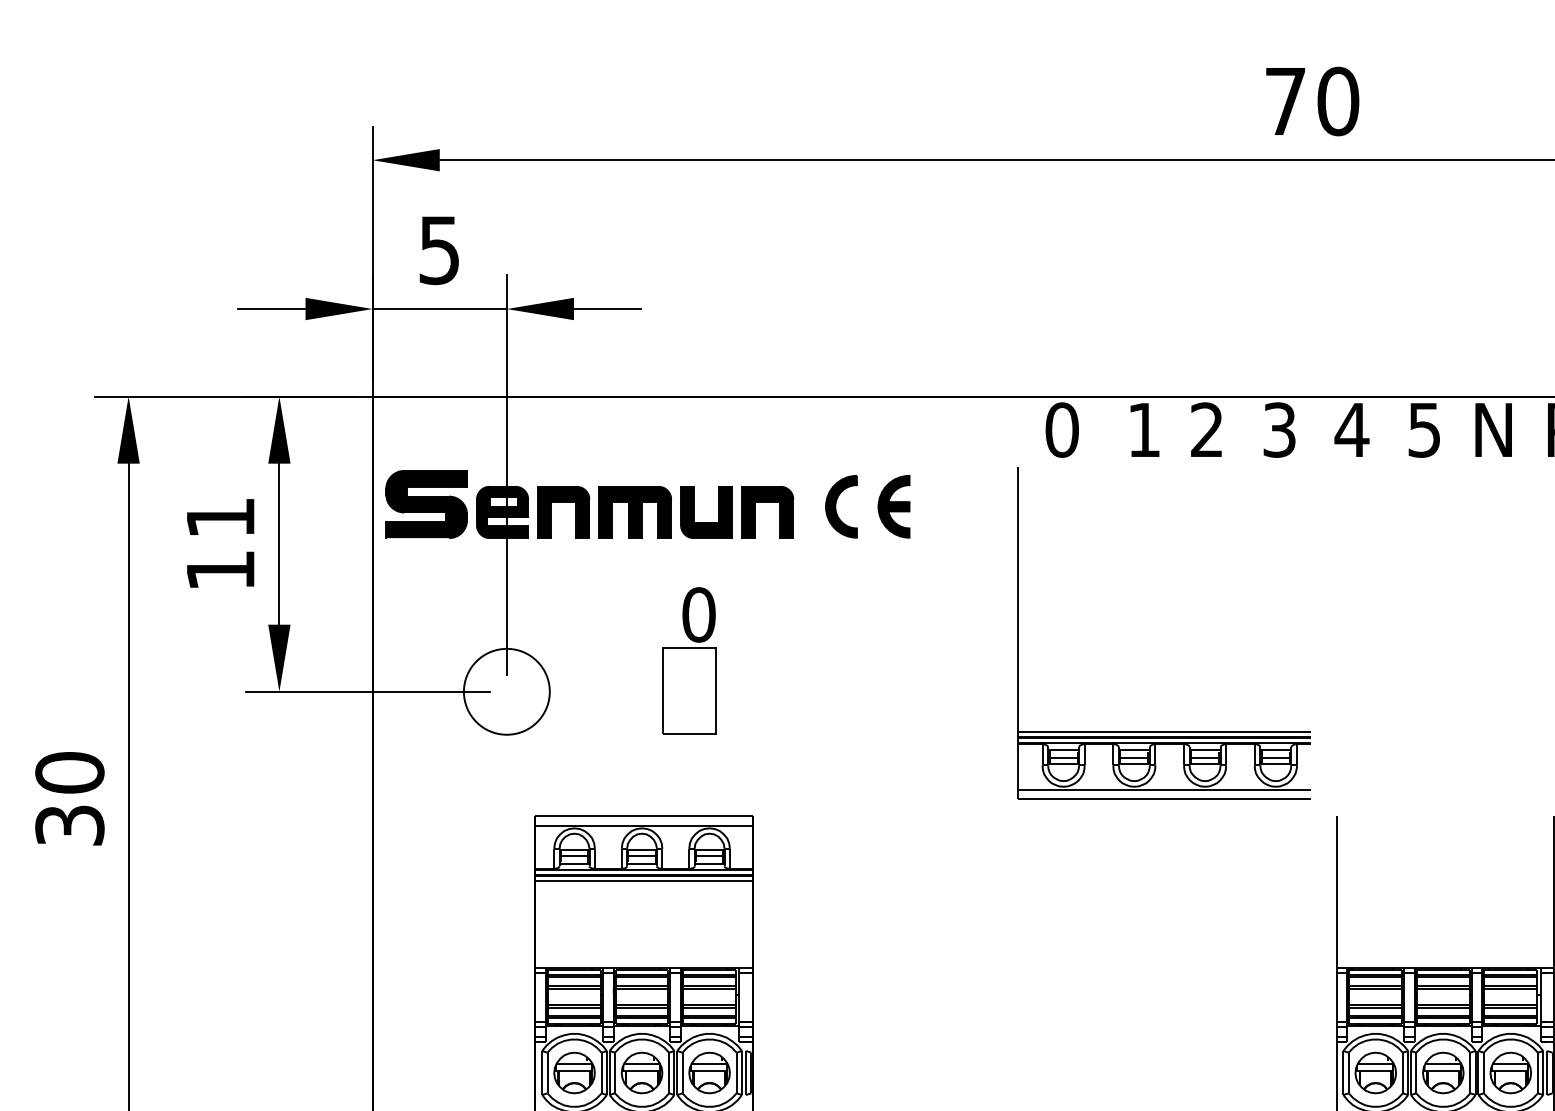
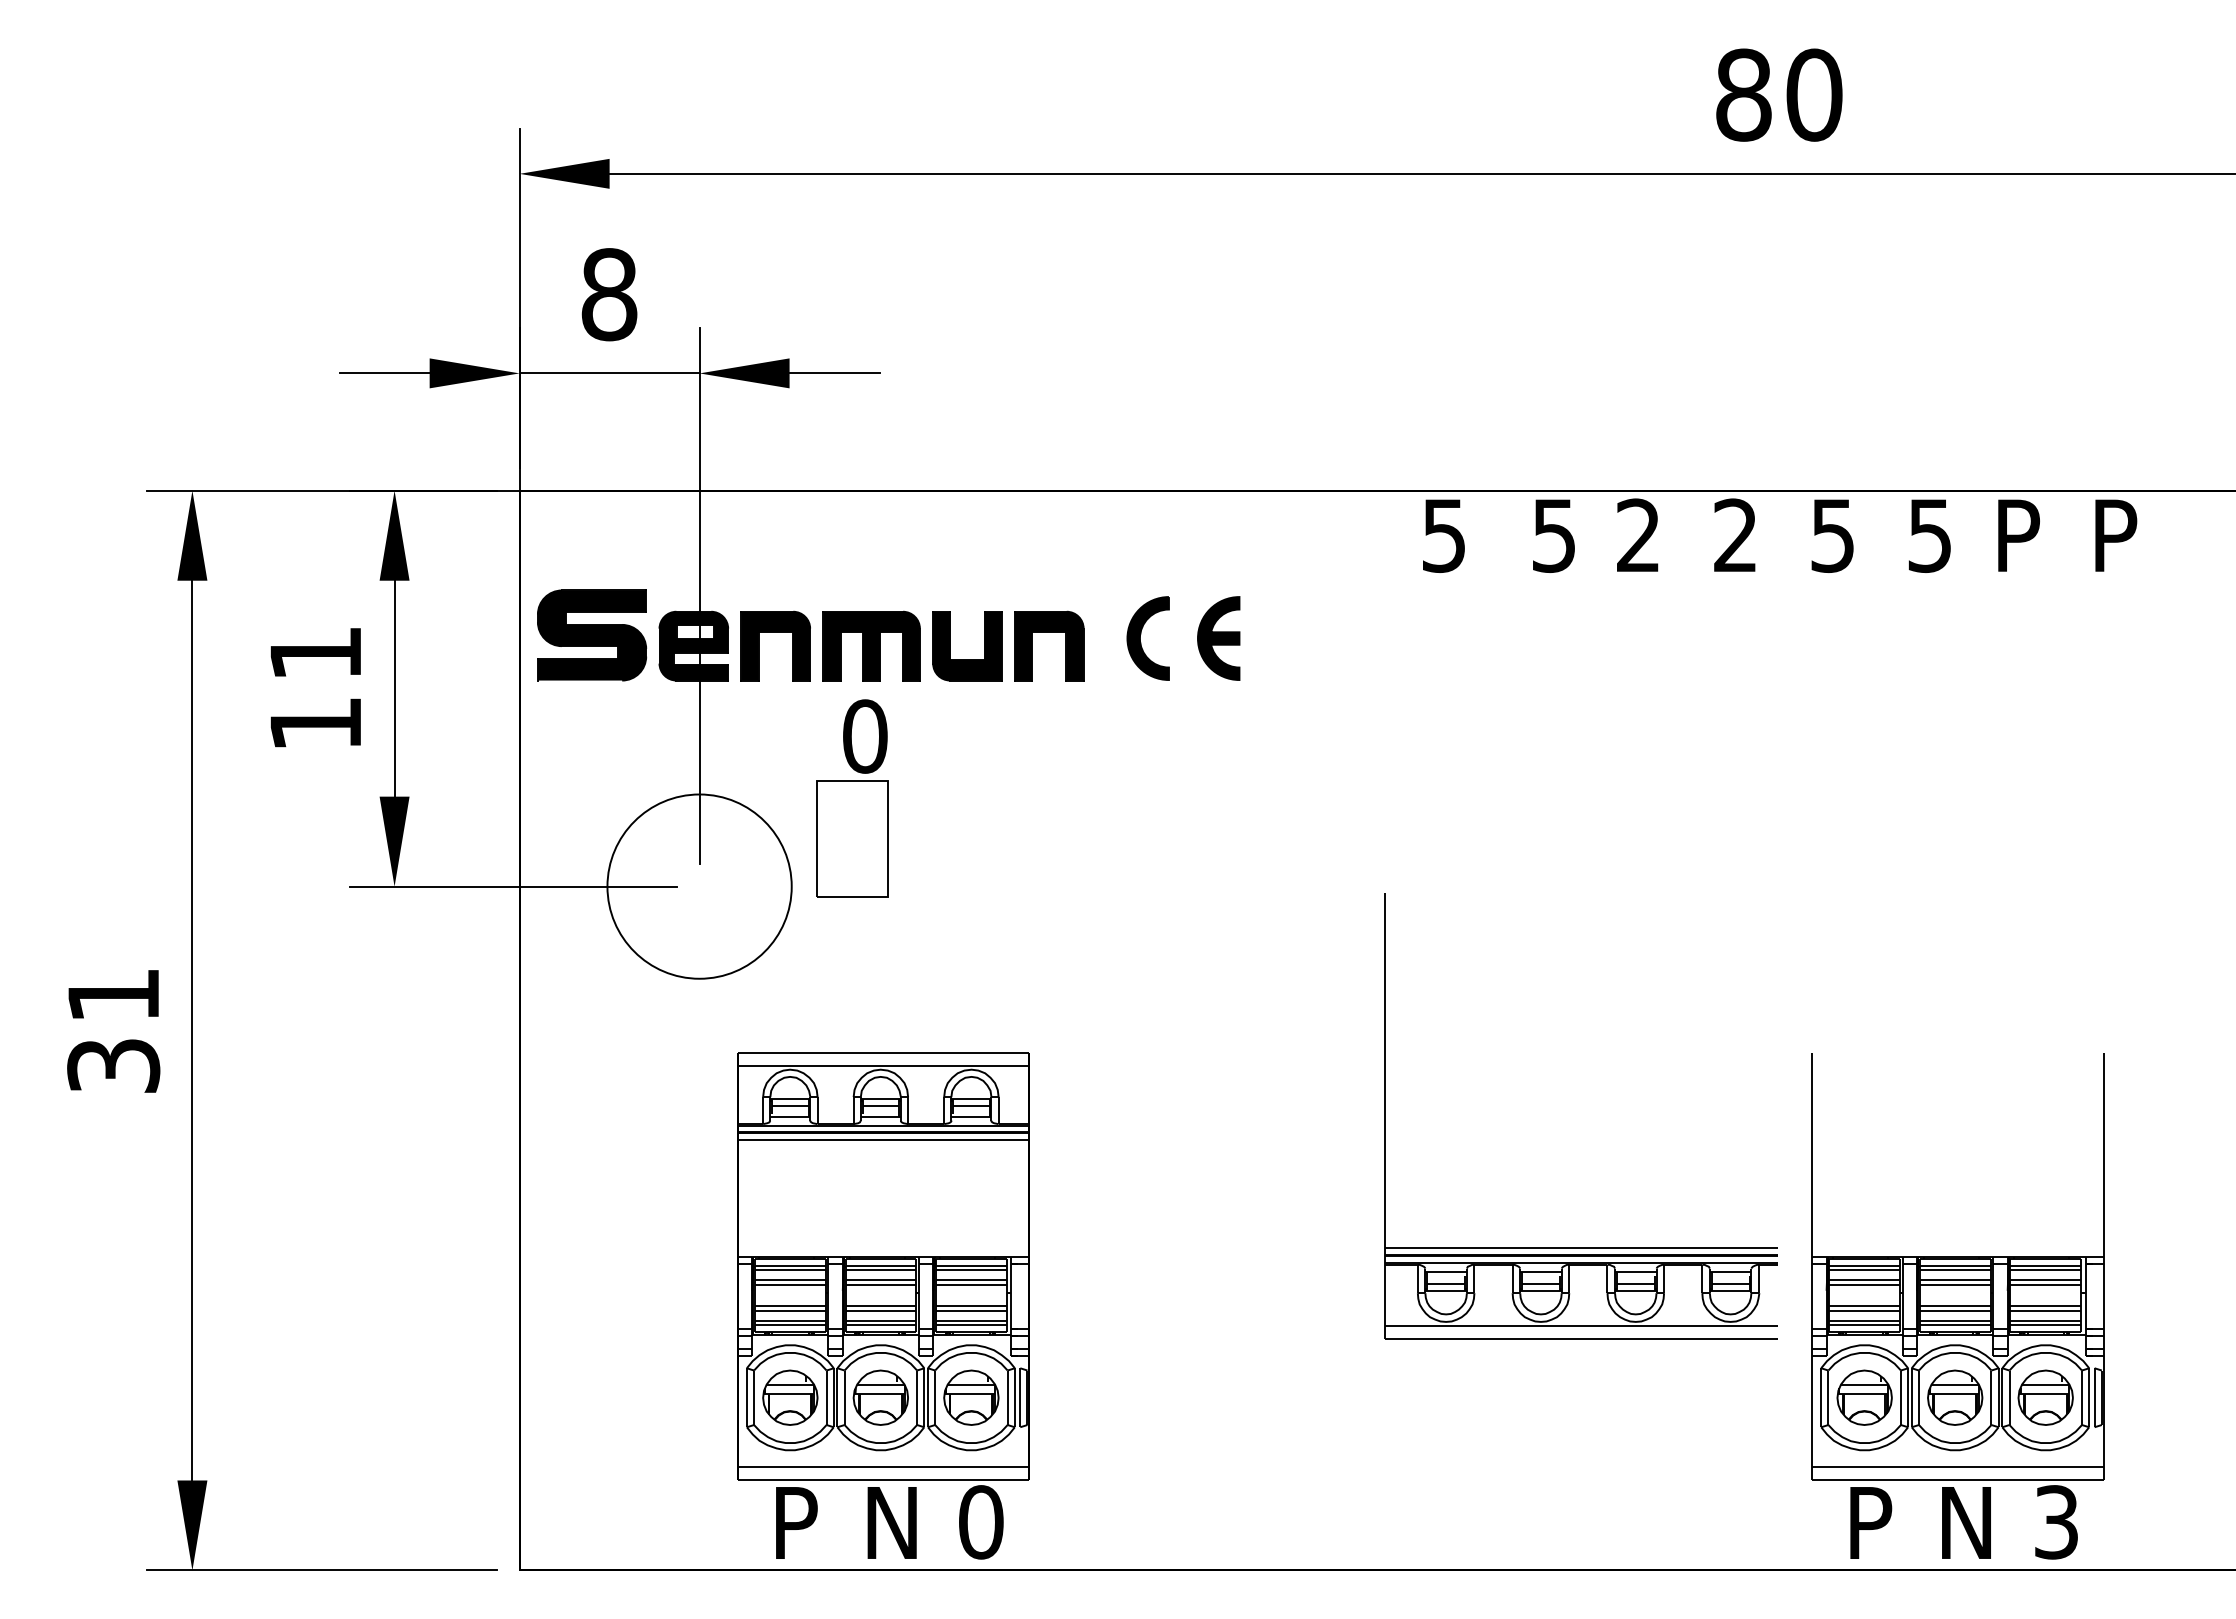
text: (1285, 101) -> (1743, 94), 70 -> 80
text: (439, 250) -> (609, 294), 5 -> 8
text: (1062, 429) -> (1444, 535), 0 -> 5
text: (1143, 429) -> (1553, 535), 1 -> 5
text: (1279, 429) -> (1735, 535), 3 -> 2
text: (1351, 429) -> (1832, 535), 4 -> 5
text: (1496, 429) -> (2026, 535), N -> P
part: (689, 661) -> (852, 798), moved
circle: (506, 691) -> (699, 886), size x1.6
part: (1163, 731) -> (1580, 1247), moved
text: (69, 773) -> (113, 995), 30 -> 31

